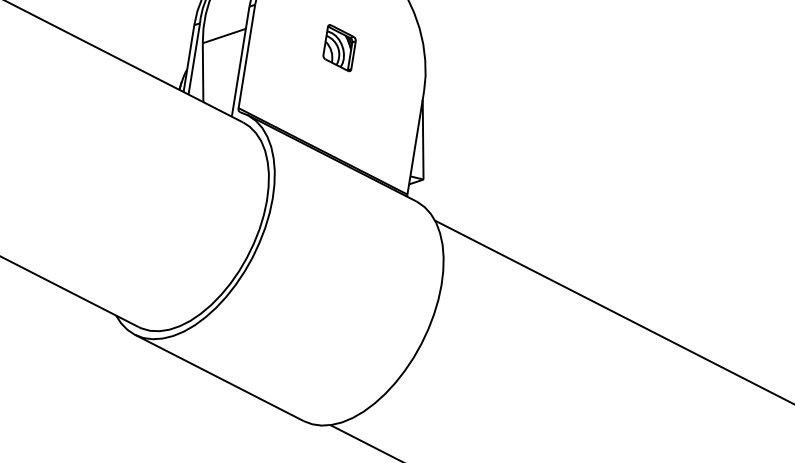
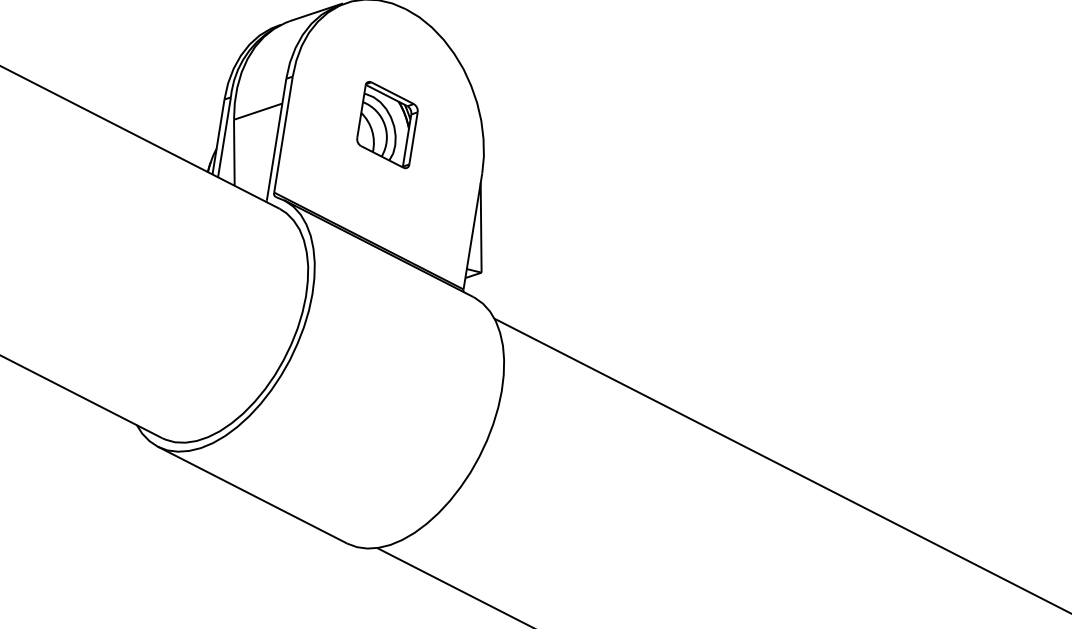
part: (339, 48) -> (387, 125), size x1.67

